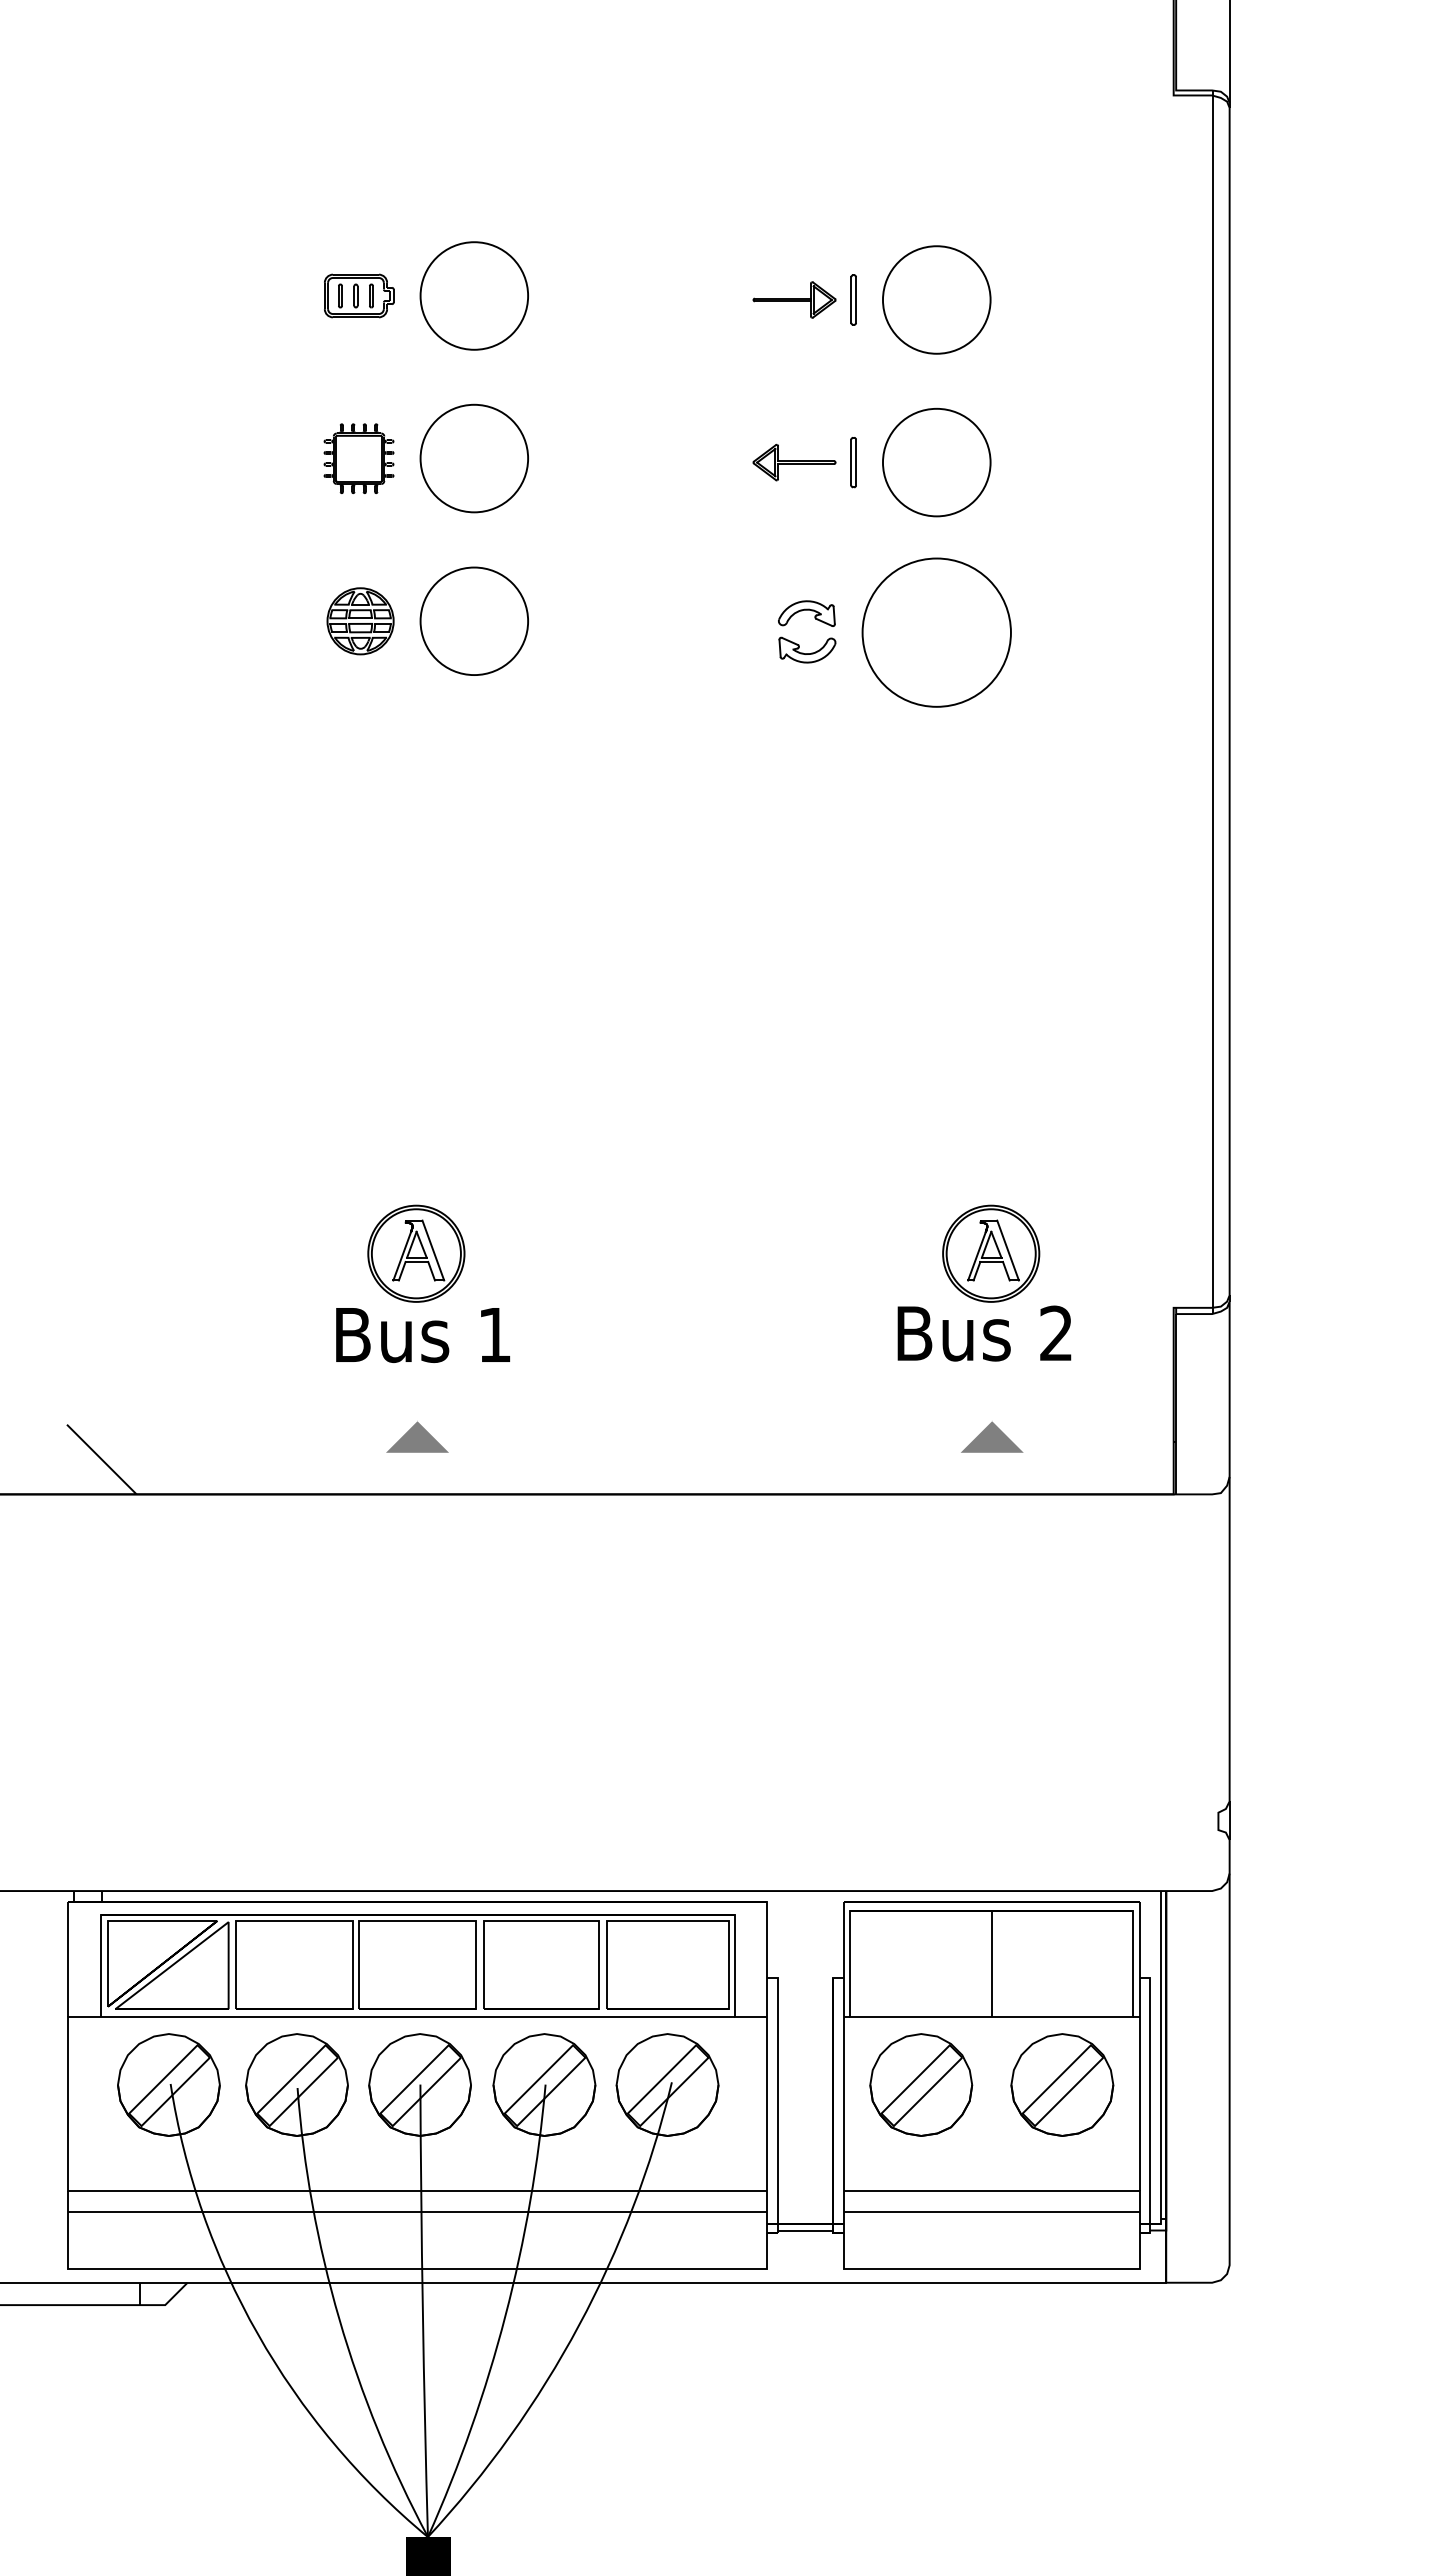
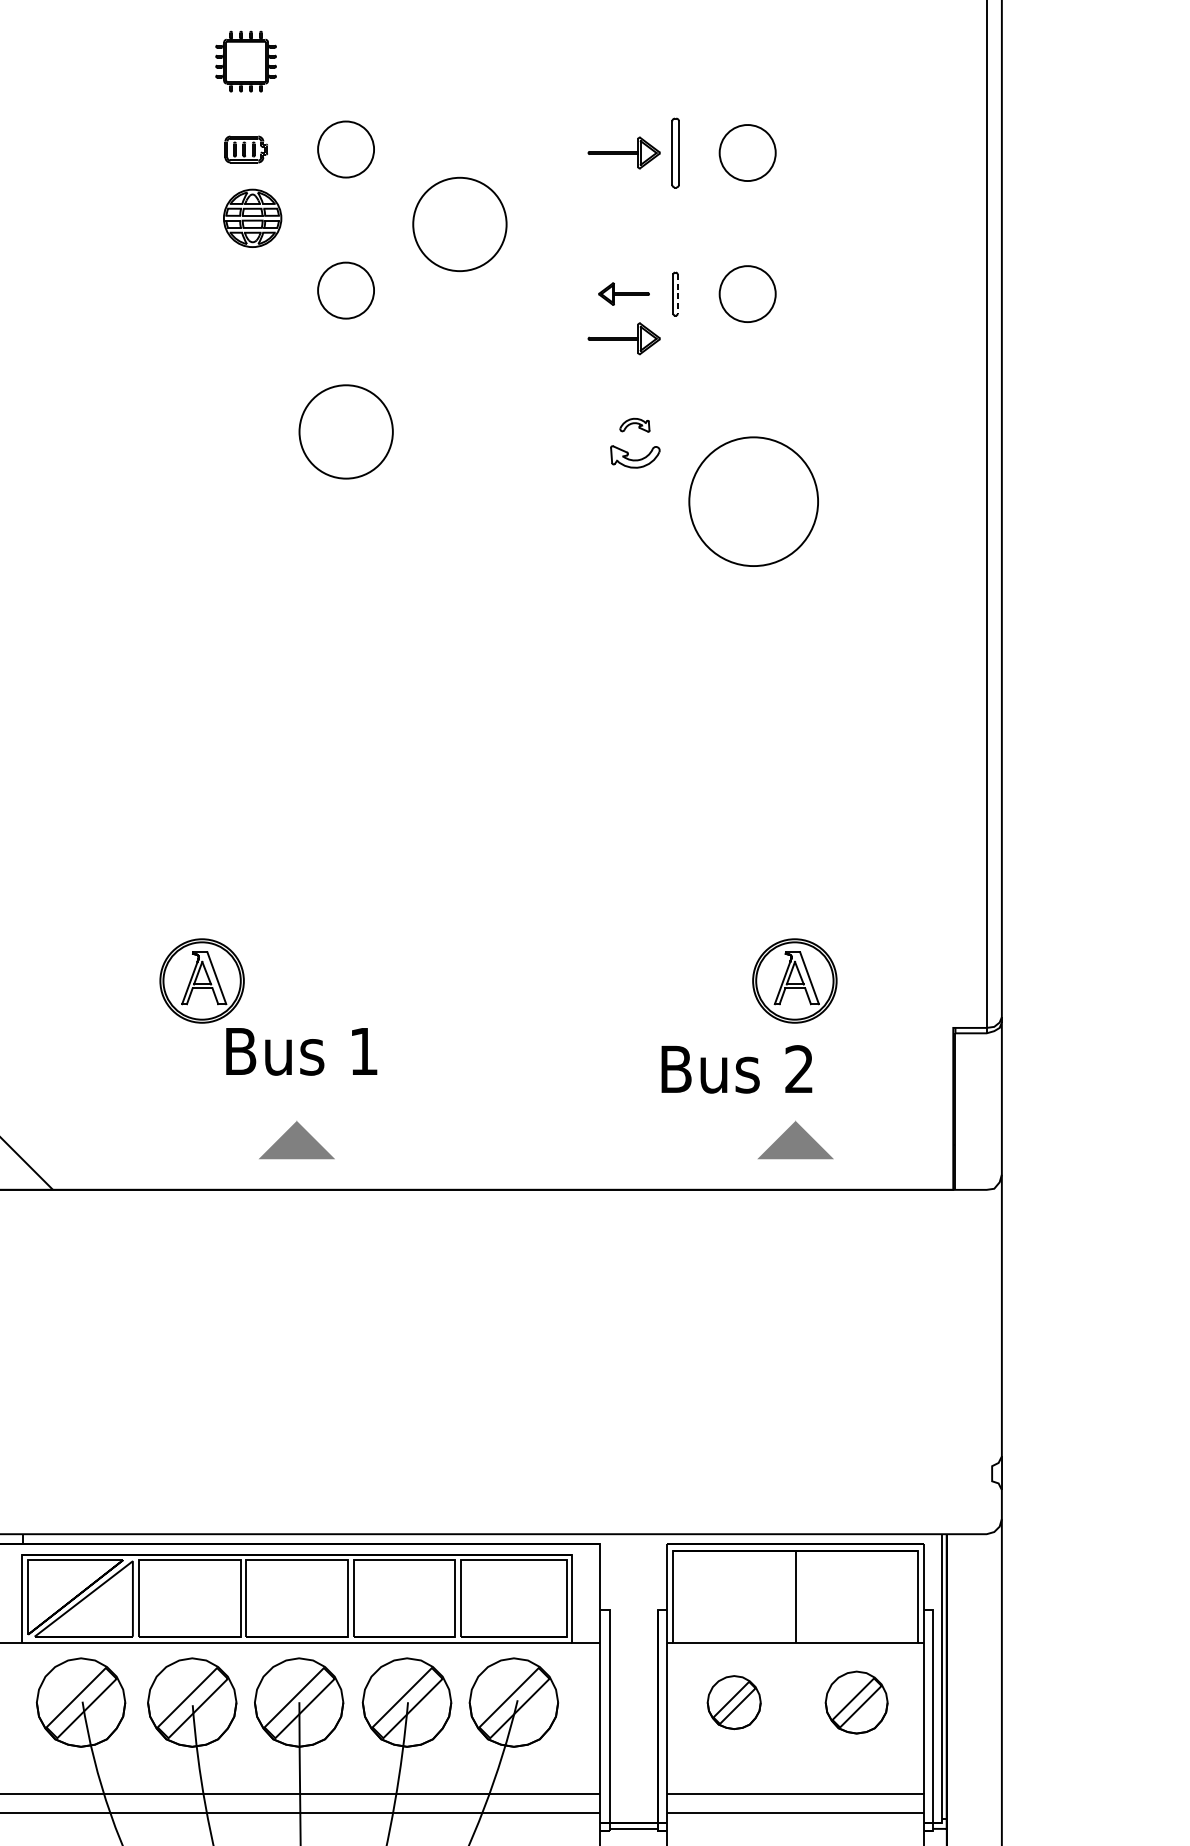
part: (359, 295) -> (246, 149), size x0.7
part: (473, 295) -> (345, 149), size x0.6
part: (853, 299) -> (675, 152), size x1.6
part: (936, 299) -> (747, 152), size x0.6
part: (604, 381) -> (459, 223), added
part: (358, 458) -> (245, 61), moved
part: (473, 458) -> (345, 290), size x0.6
part: (794, 462) -> (624, 294), size x0.7
line: (856, 462) -> (677, 294), solid -> dashed
part: (936, 462) -> (747, 294), size x0.6
part: (794, 513) -> (624, 338), added
part: (806, 613) -> (634, 425), size x0.6
part: (360, 621) -> (252, 218), moved
part: (936, 632) -> (753, 501), moved
part: (416, 1253) -> (202, 980), moved
text: (984, 1333) -> (736, 1069), moved
part: (417, 1436) -> (296, 1139), size x1.4
part: (992, 1436) -> (796, 1139), size x1.4
part: (921, 2084) -> (734, 1702), size x0.6
part: (1062, 2084) -> (856, 1702), size x0.7

